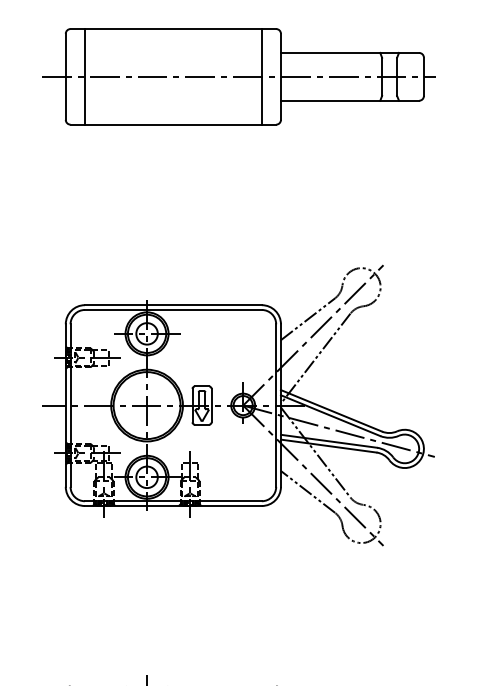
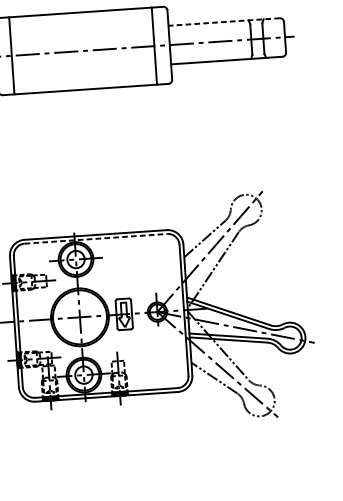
line: (349, 52) -> (223, 21), solid -> dashed
line: (173, 309) -> (95, 238), solid -> dashed

